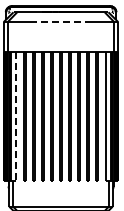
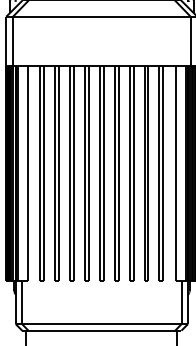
line: (61, 22) -> (102, 17), dashed -> solid
line: (16, 116) -> (27, 173), dashed -> solid

